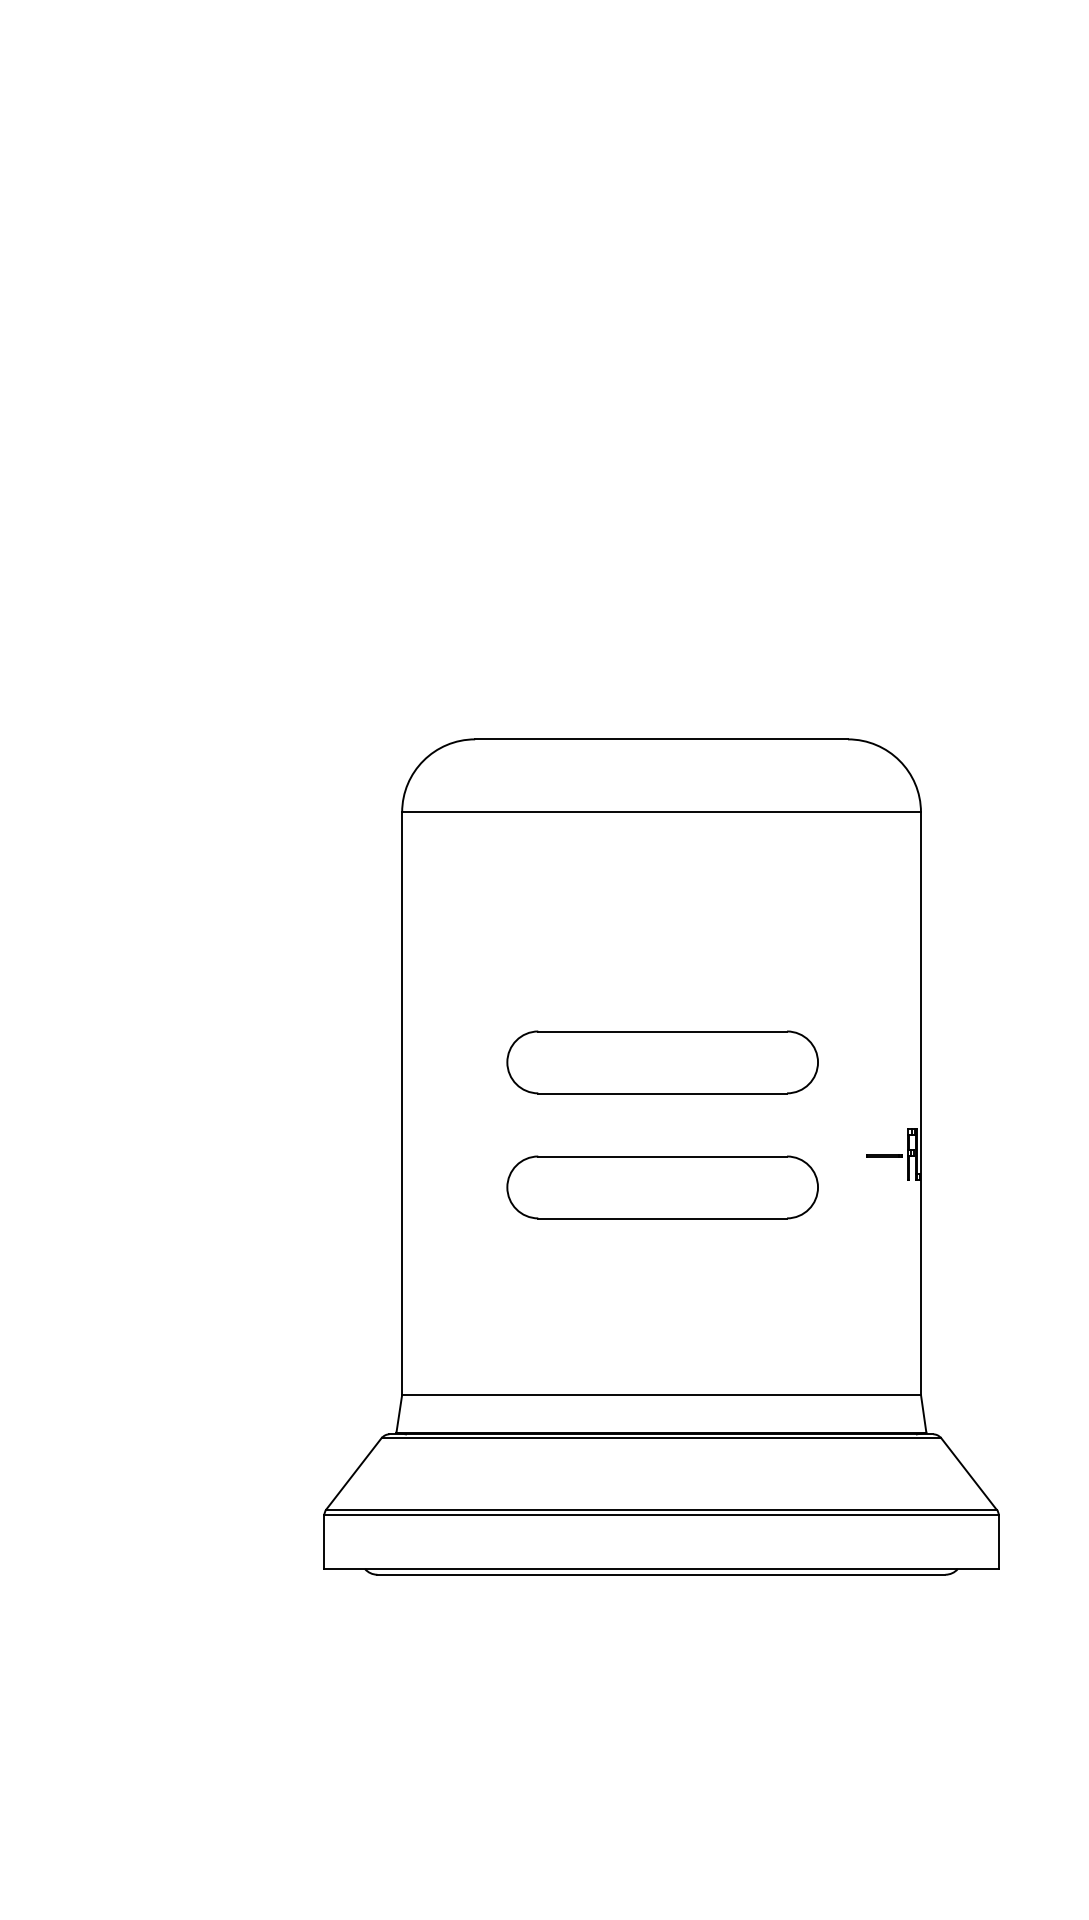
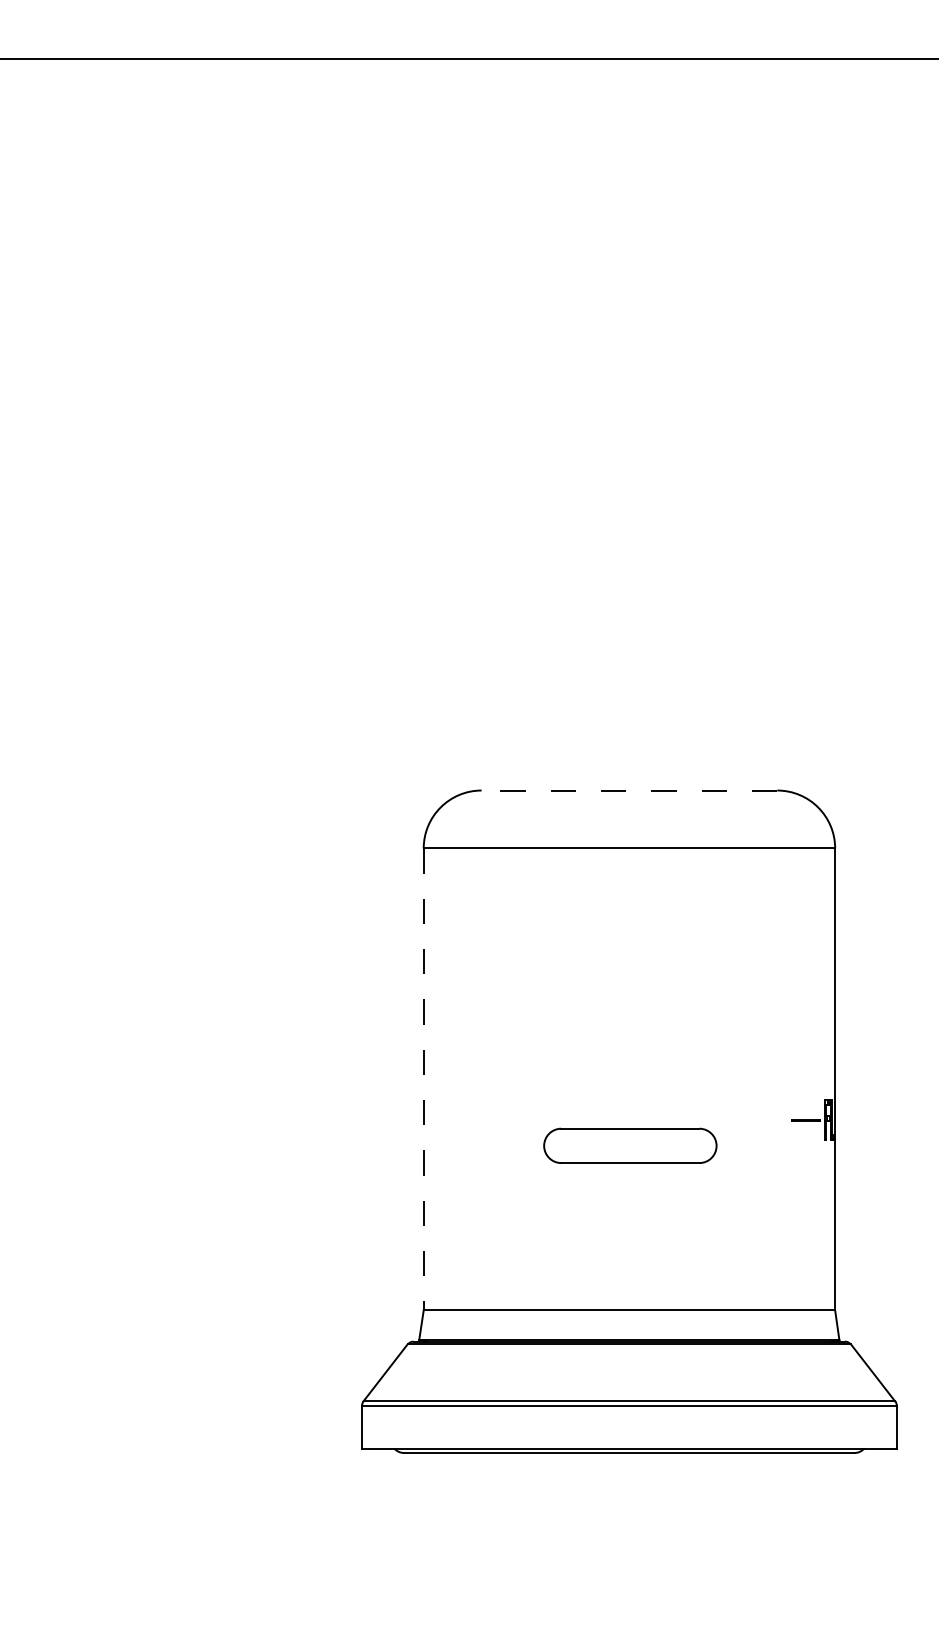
line: (661, 739) -> (629, 790), solid -> dashed
part: (662, 1062) -> (630, 1046), removed
line: (401, 1103) -> (423, 1079), solid -> dashed
part: (662, 1186) -> (630, 1145), size x0.7

